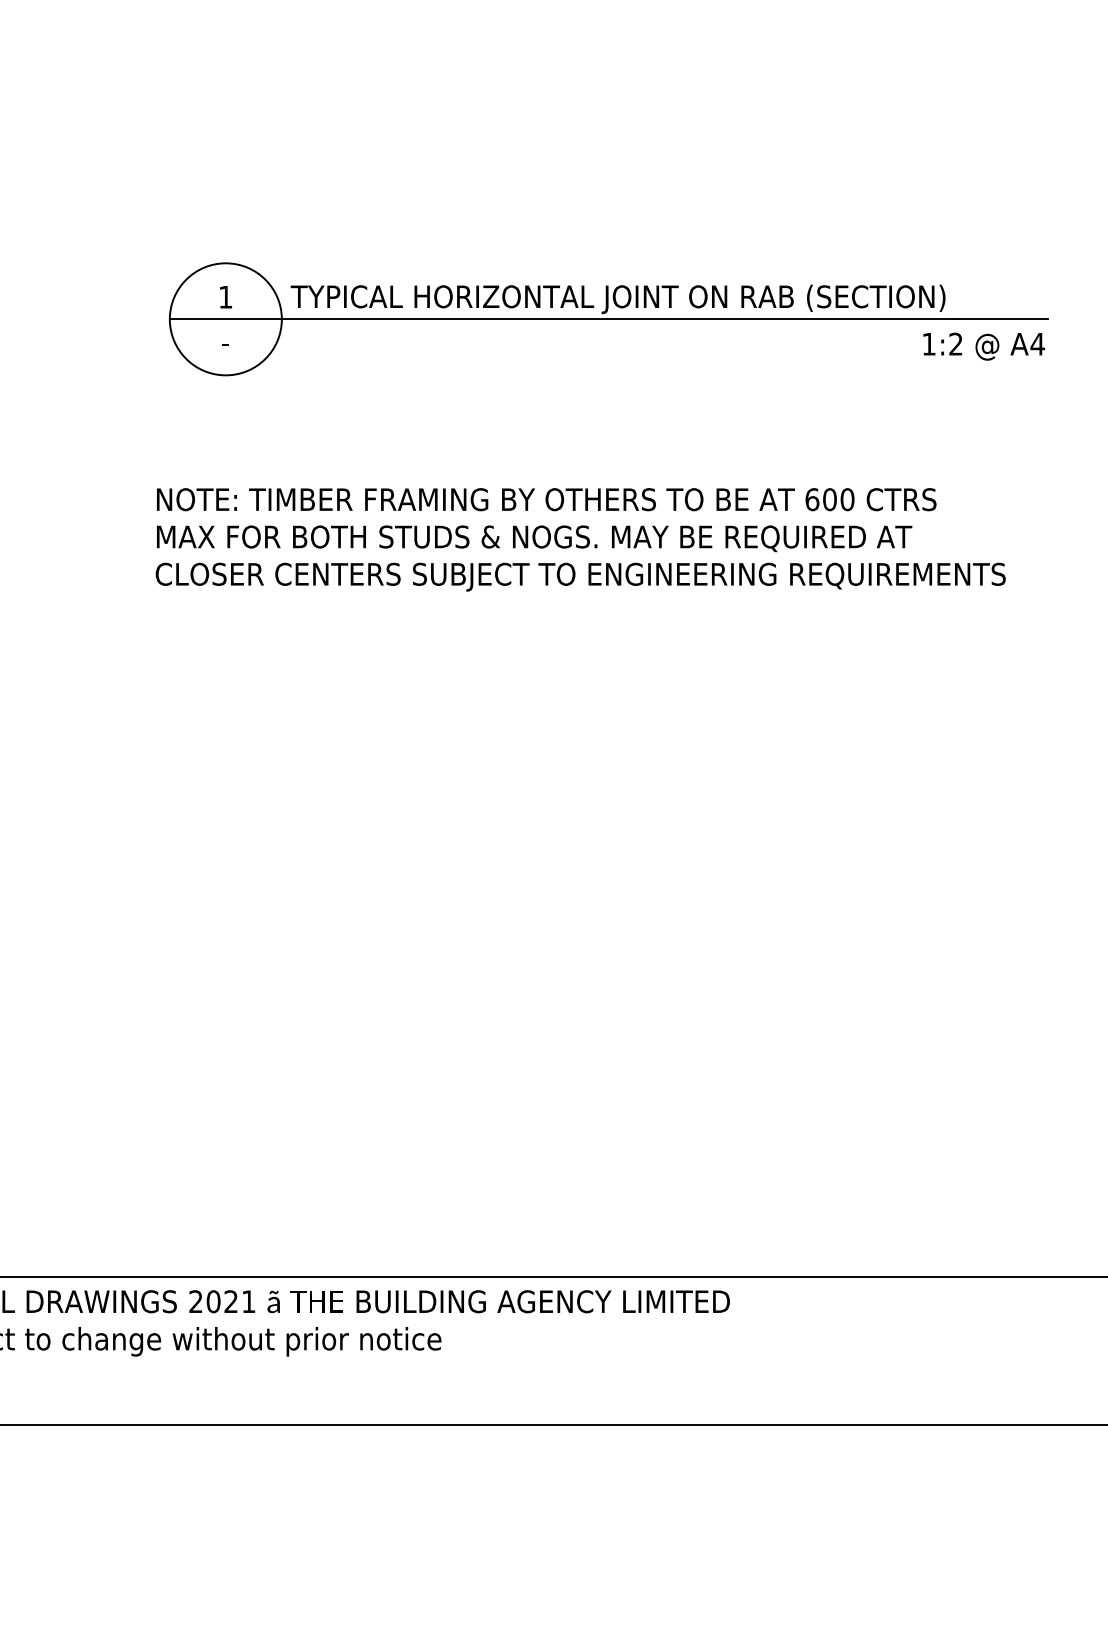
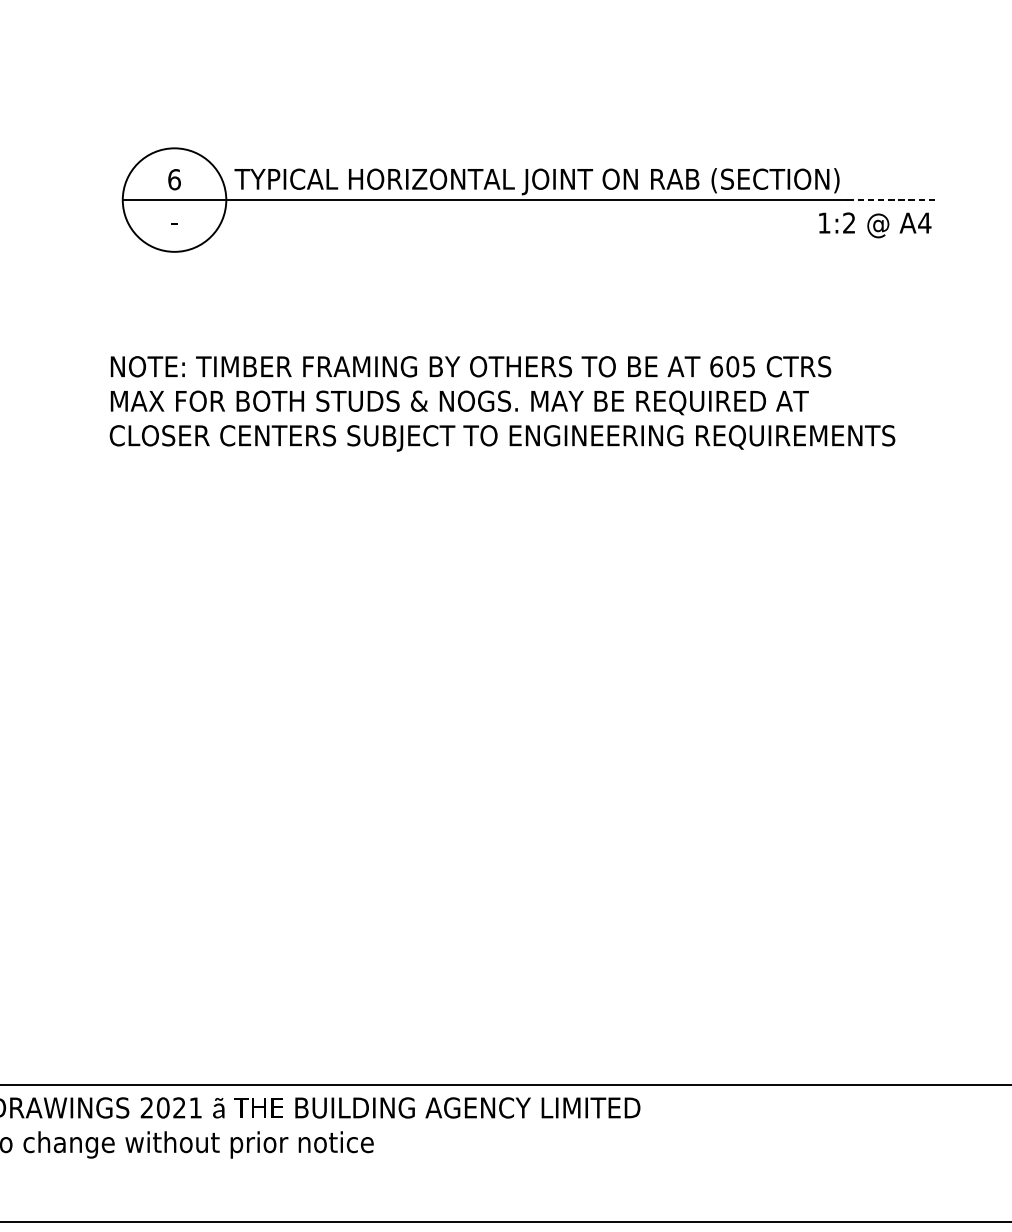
text: (225, 296) -> (174, 179), 1 -> 6
line: (1001, 319) -> (891, 200), solid -> dashed
text: (847, 499) -> (749, 366), 600 -> 605

